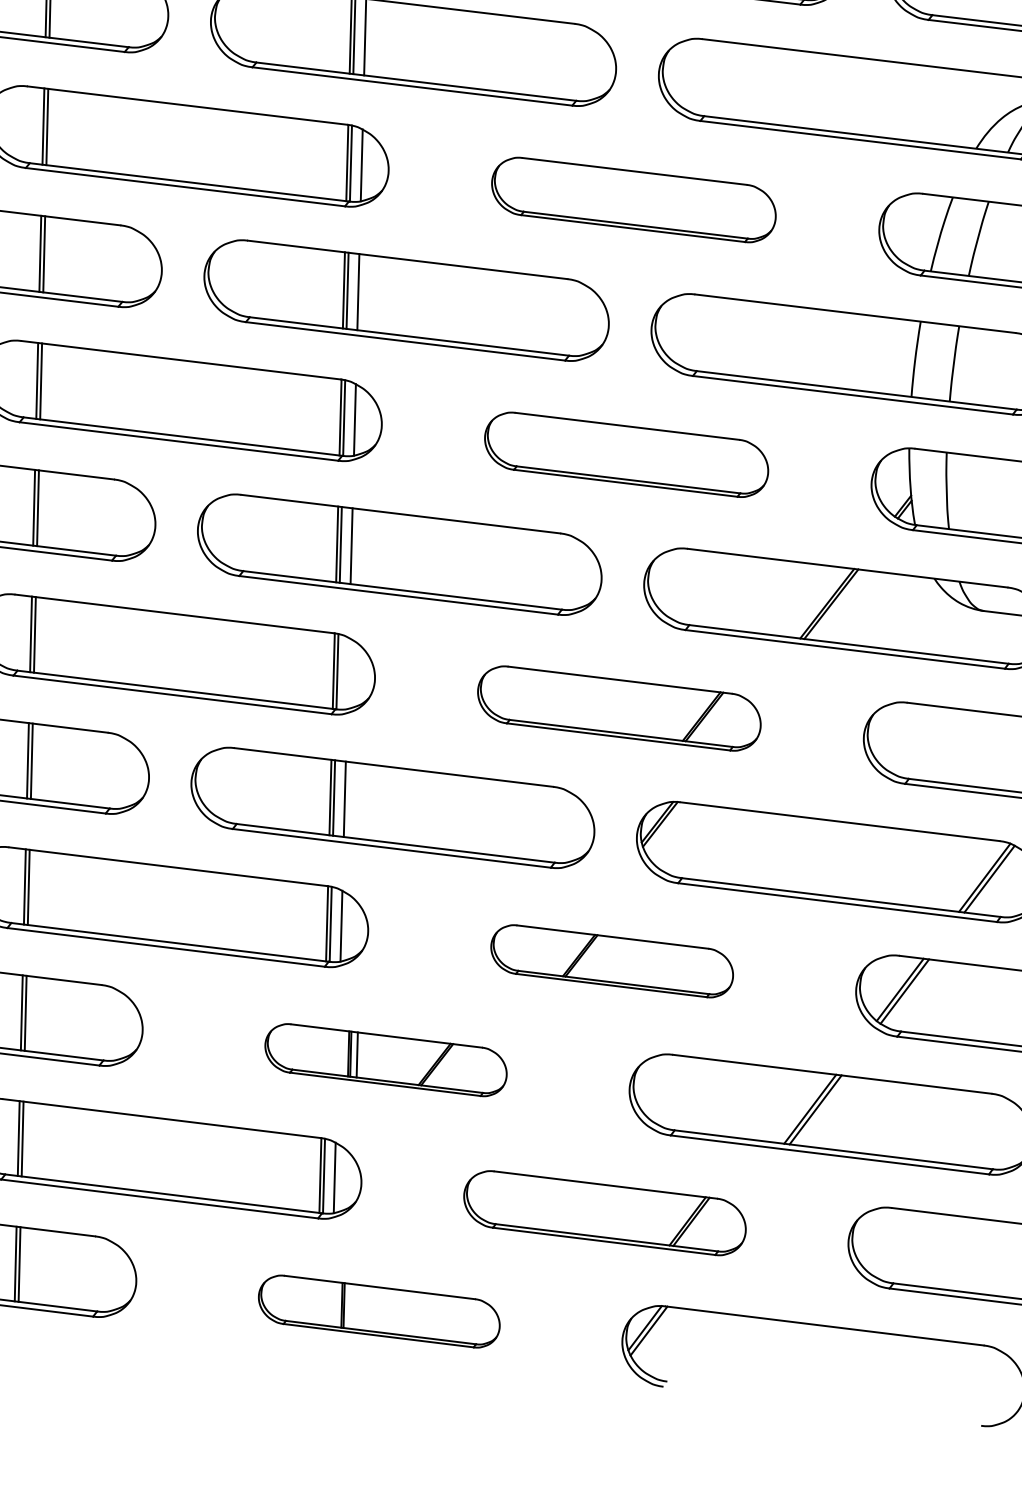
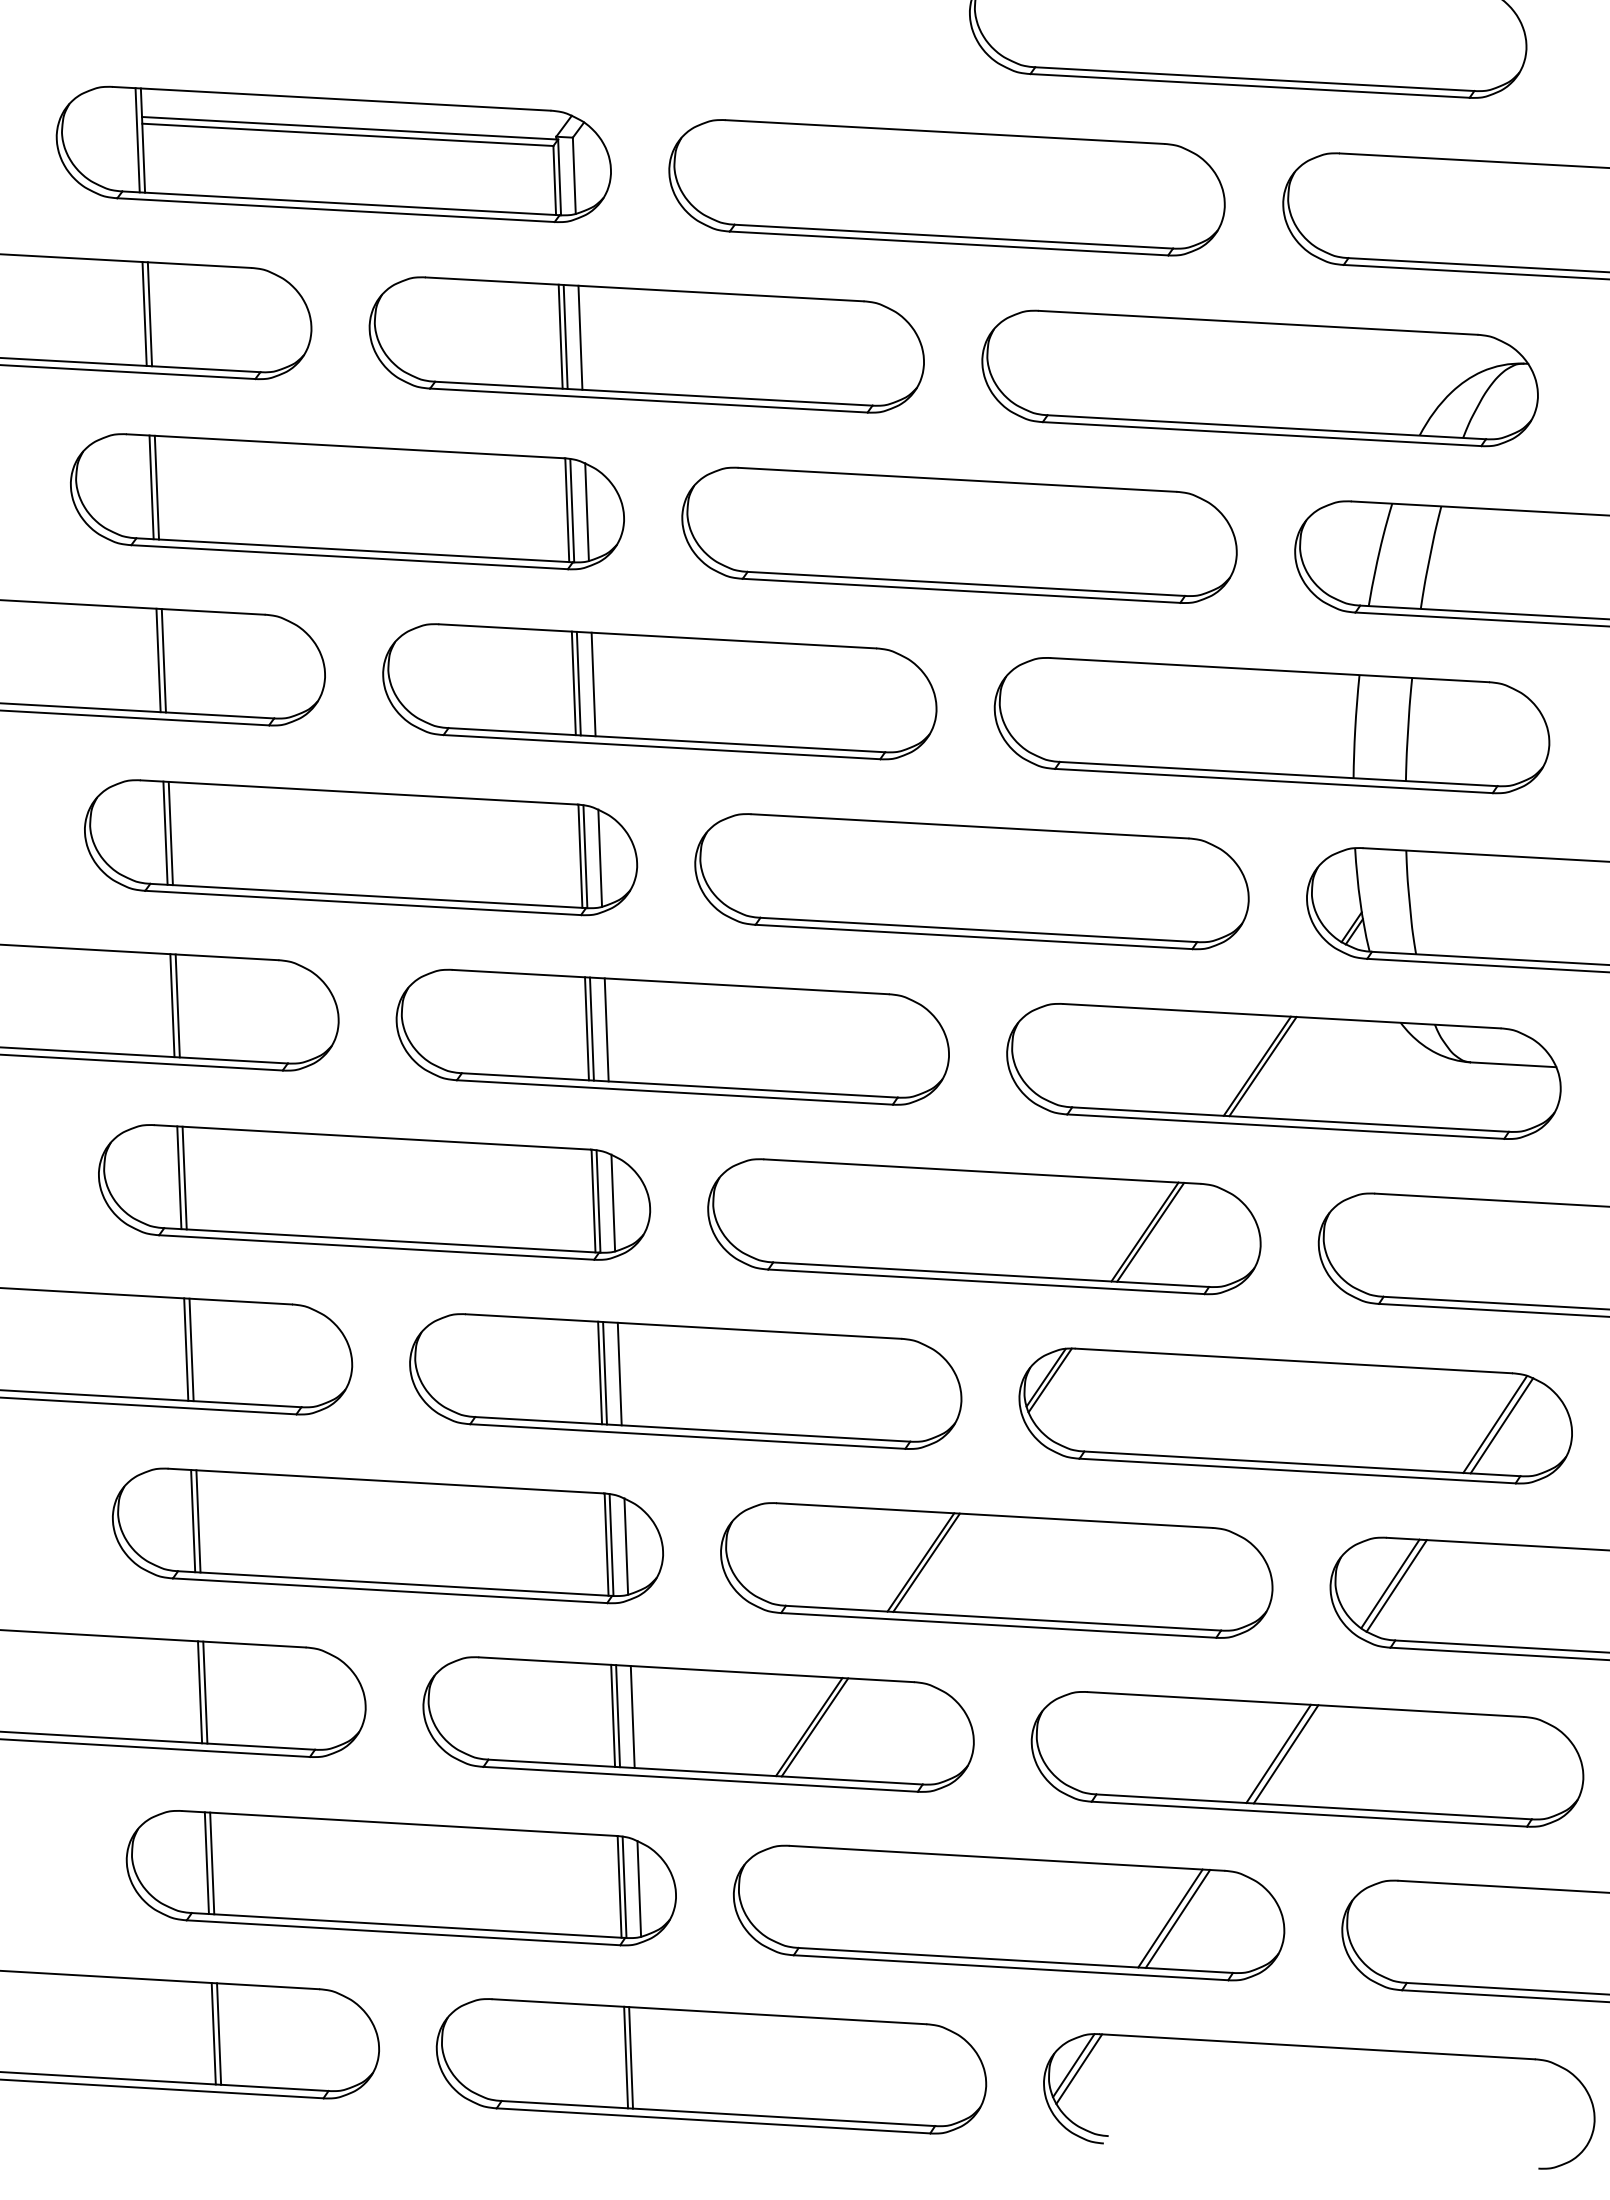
part: (633, 199) -> (959, 534), size x1.43
part: (626, 454) -> (971, 881), size x1.43
line: (348, 673) -> (613, 1202), added
part: (619, 708) -> (984, 1226), size x1.43
part: (611, 961) -> (996, 1570), size x1.67
part: (385, 1060) -> (698, 1724), size x1.67
part: (605, 1212) -> (1009, 1912), size x1.43
part: (379, 1311) -> (711, 2066), size x1.67

